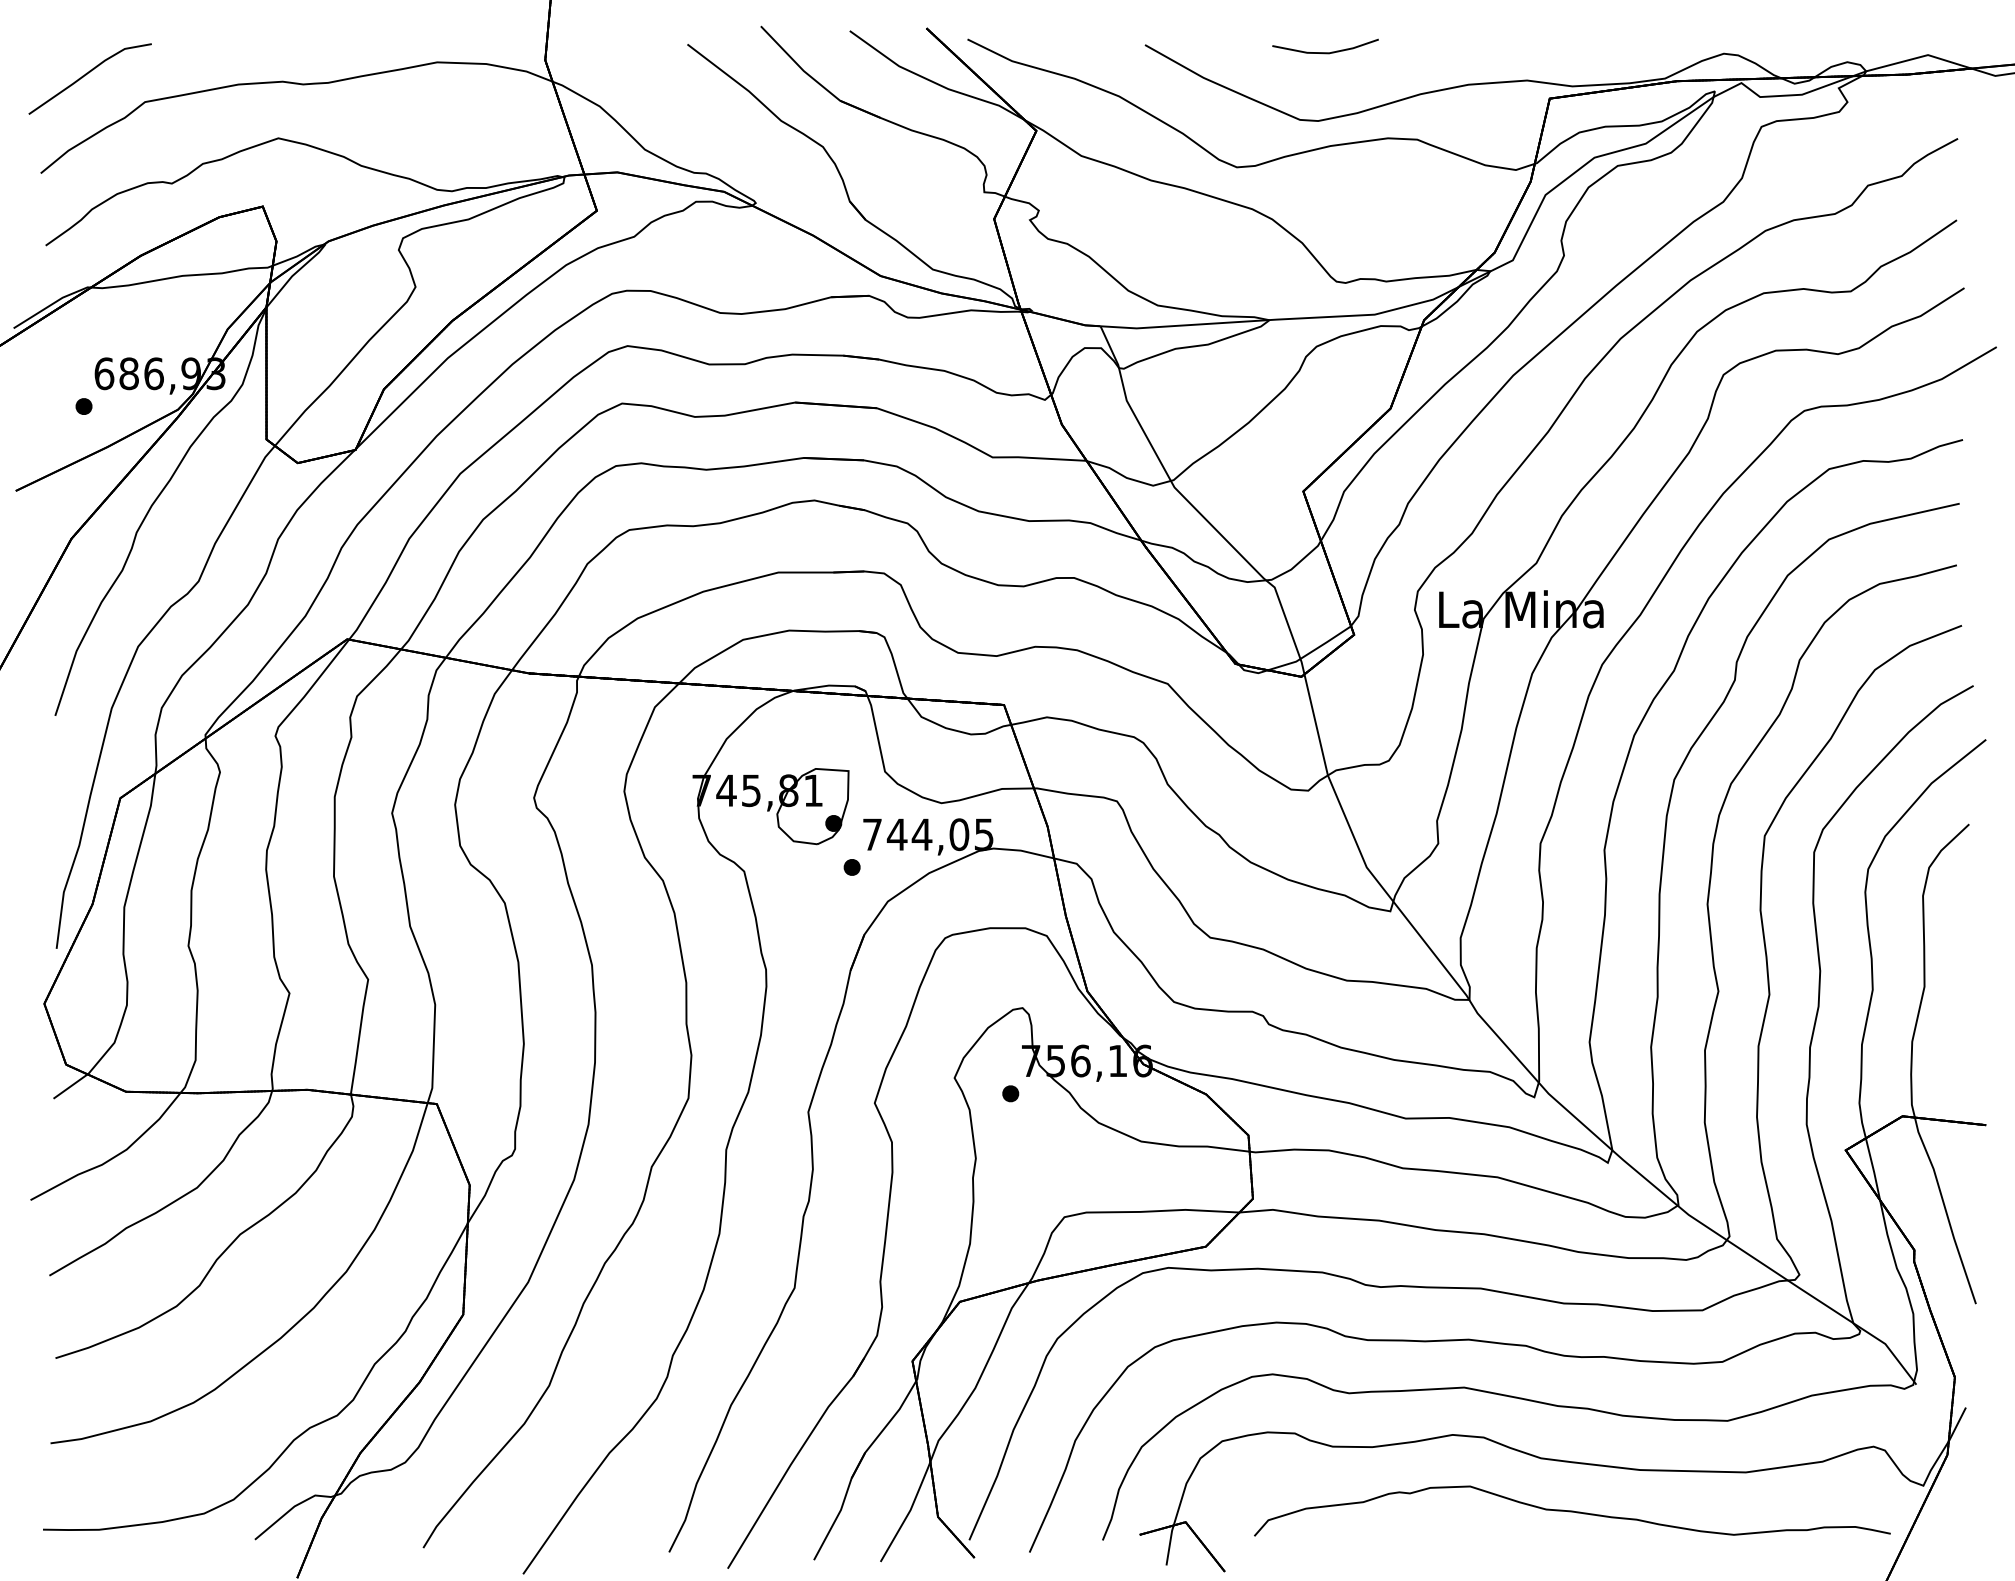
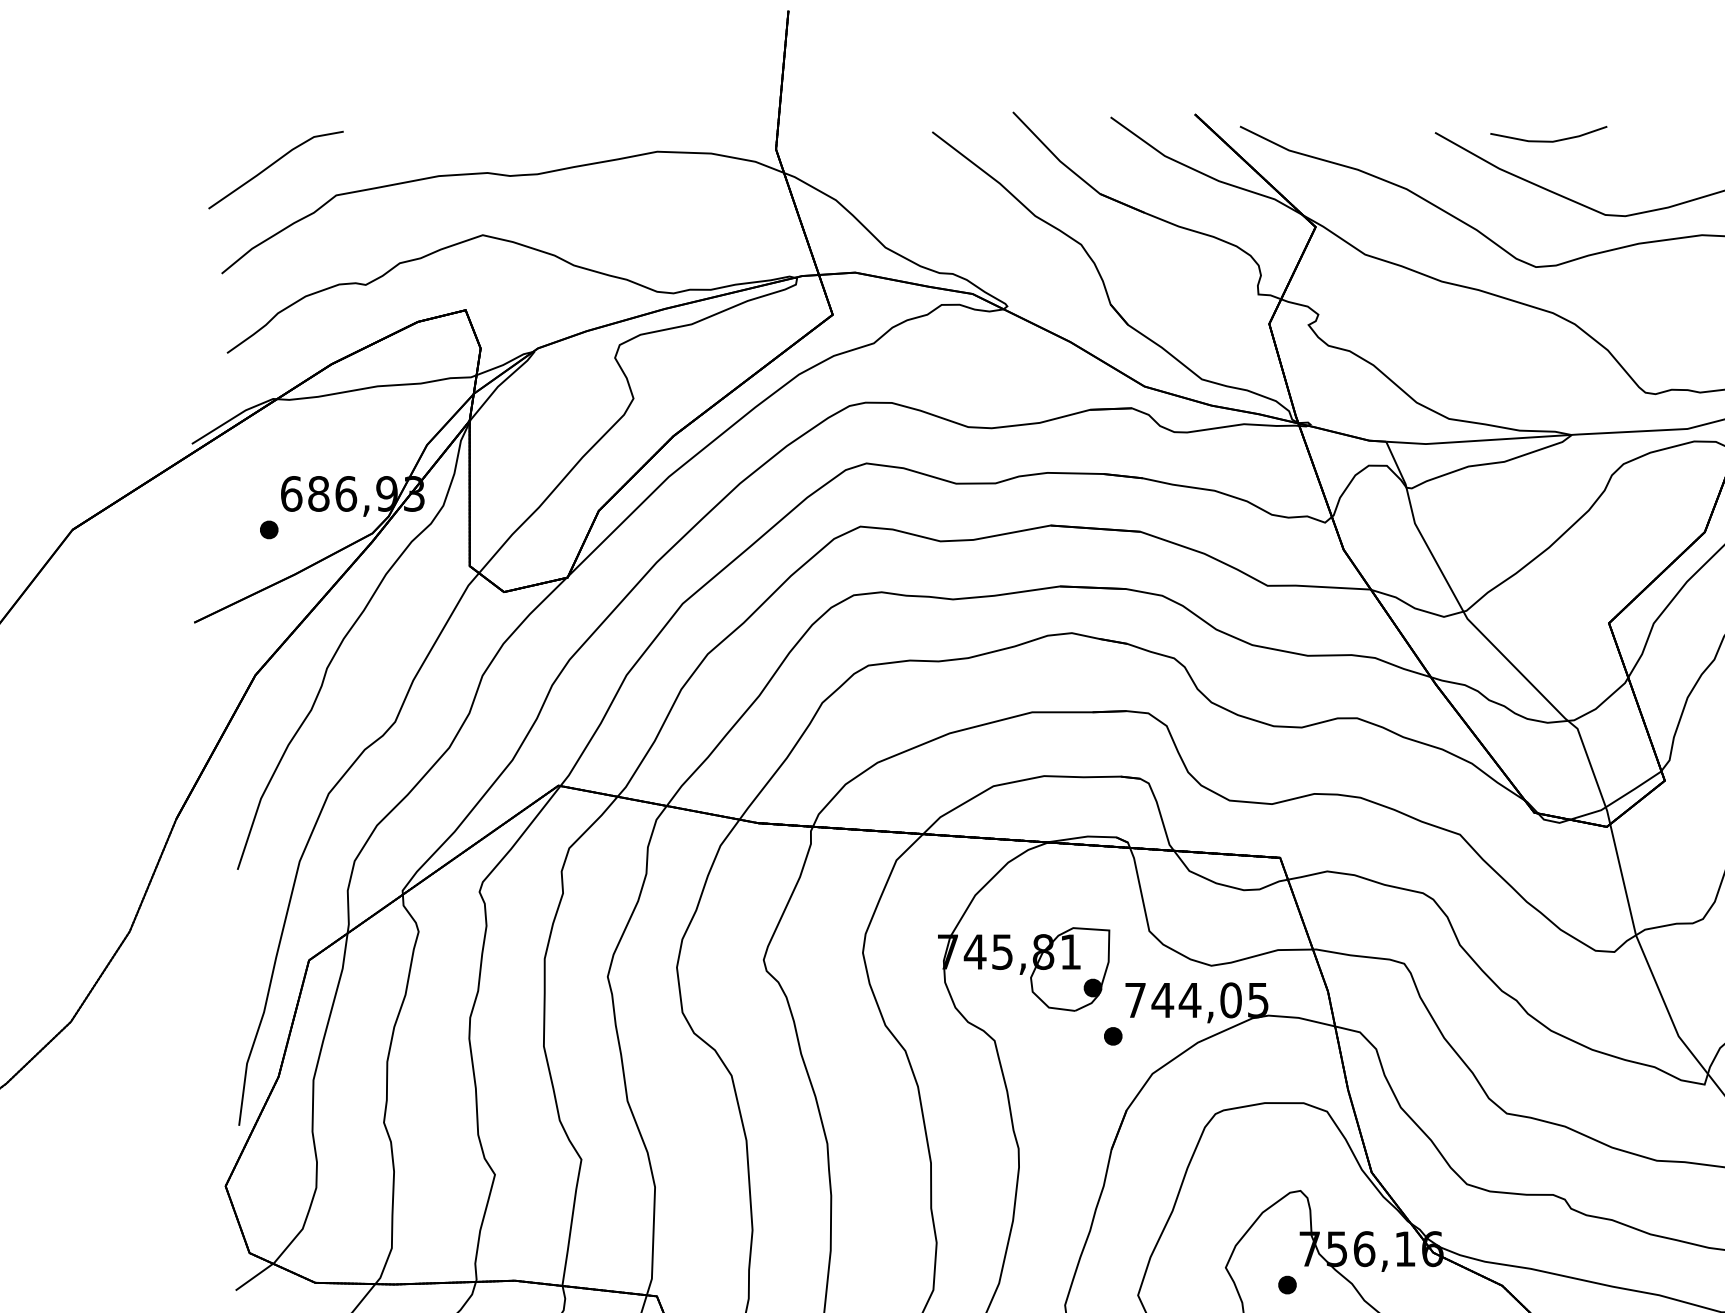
line: (1325, 52) -> (1548, 140), moved

